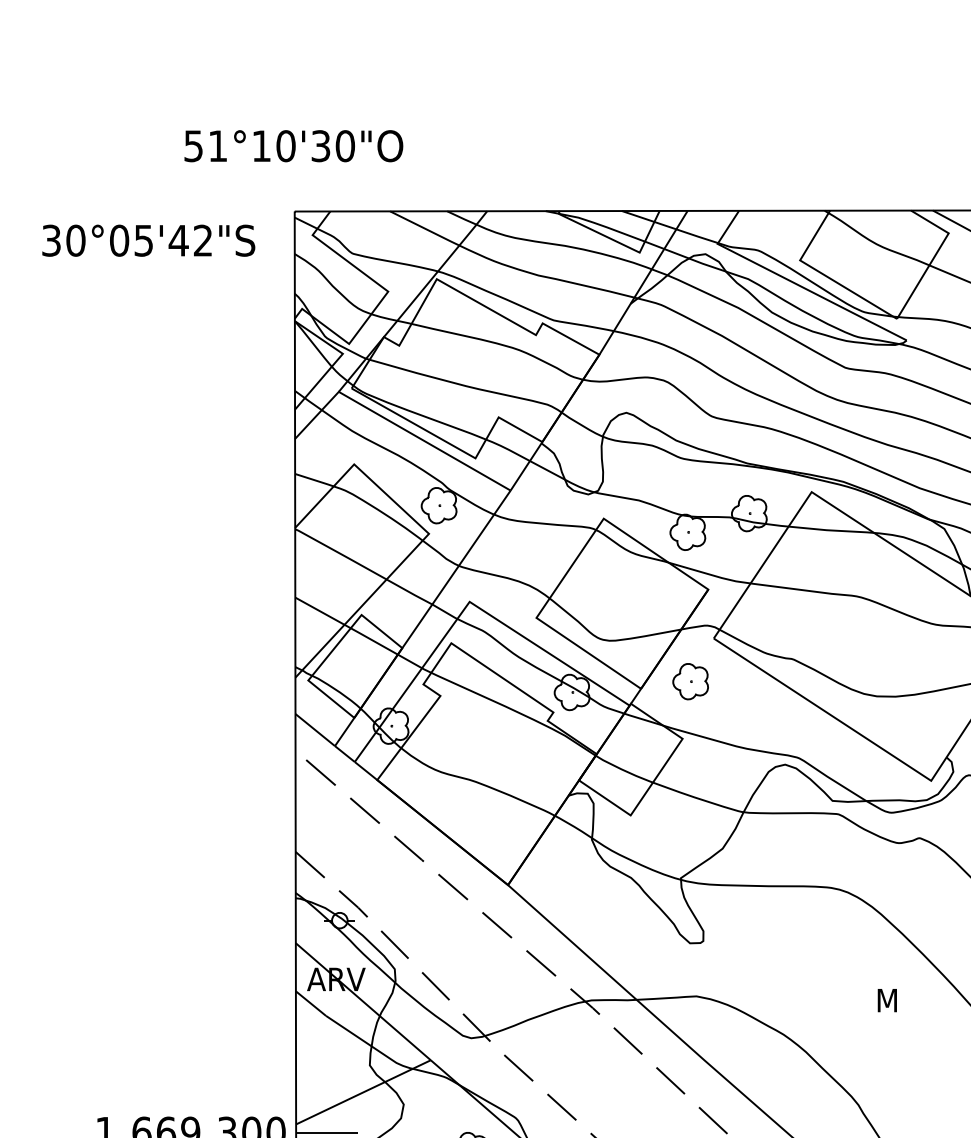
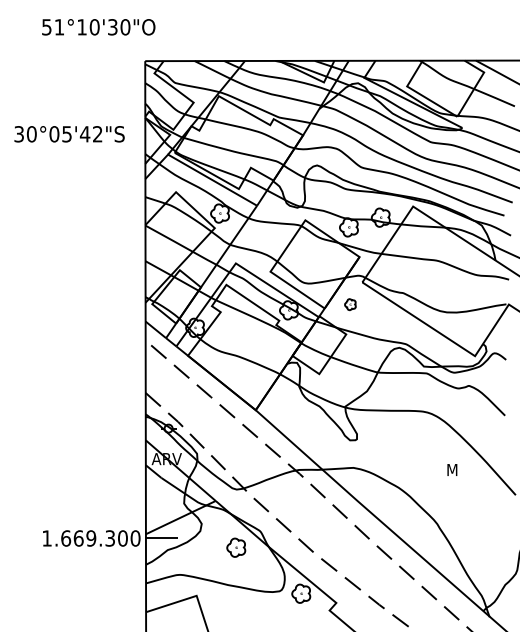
text: (293, 146) -> (98, 27), moved
text: (148, 241) -> (69, 134), moved
part: (690, 681) -> (350, 304), size x0.6

